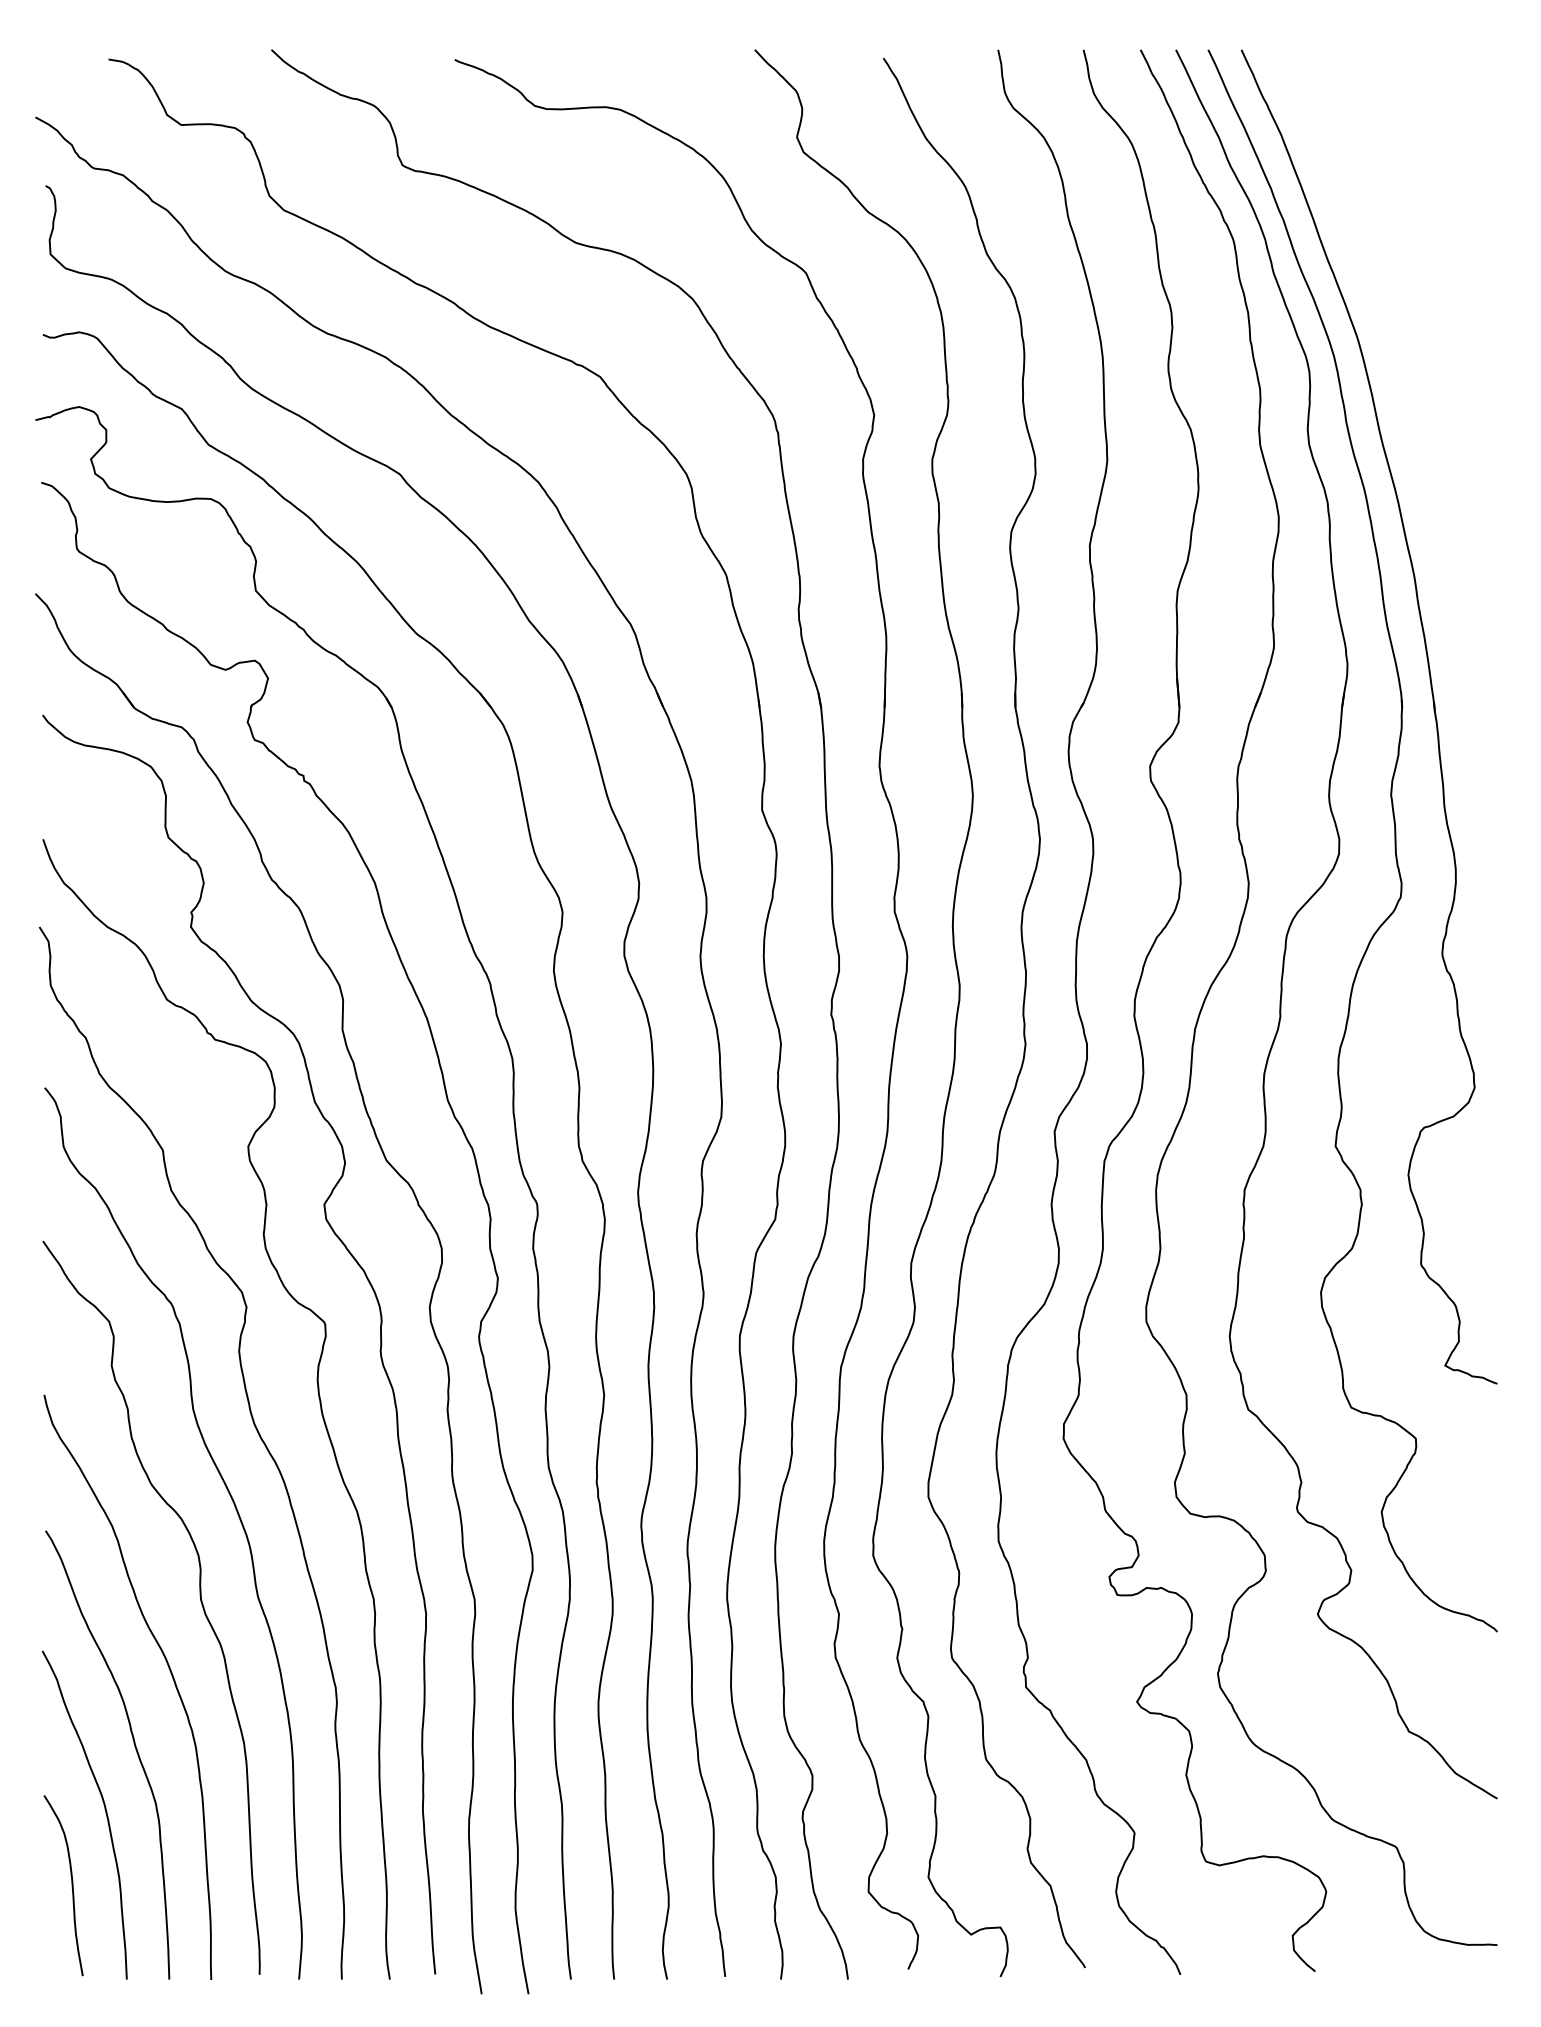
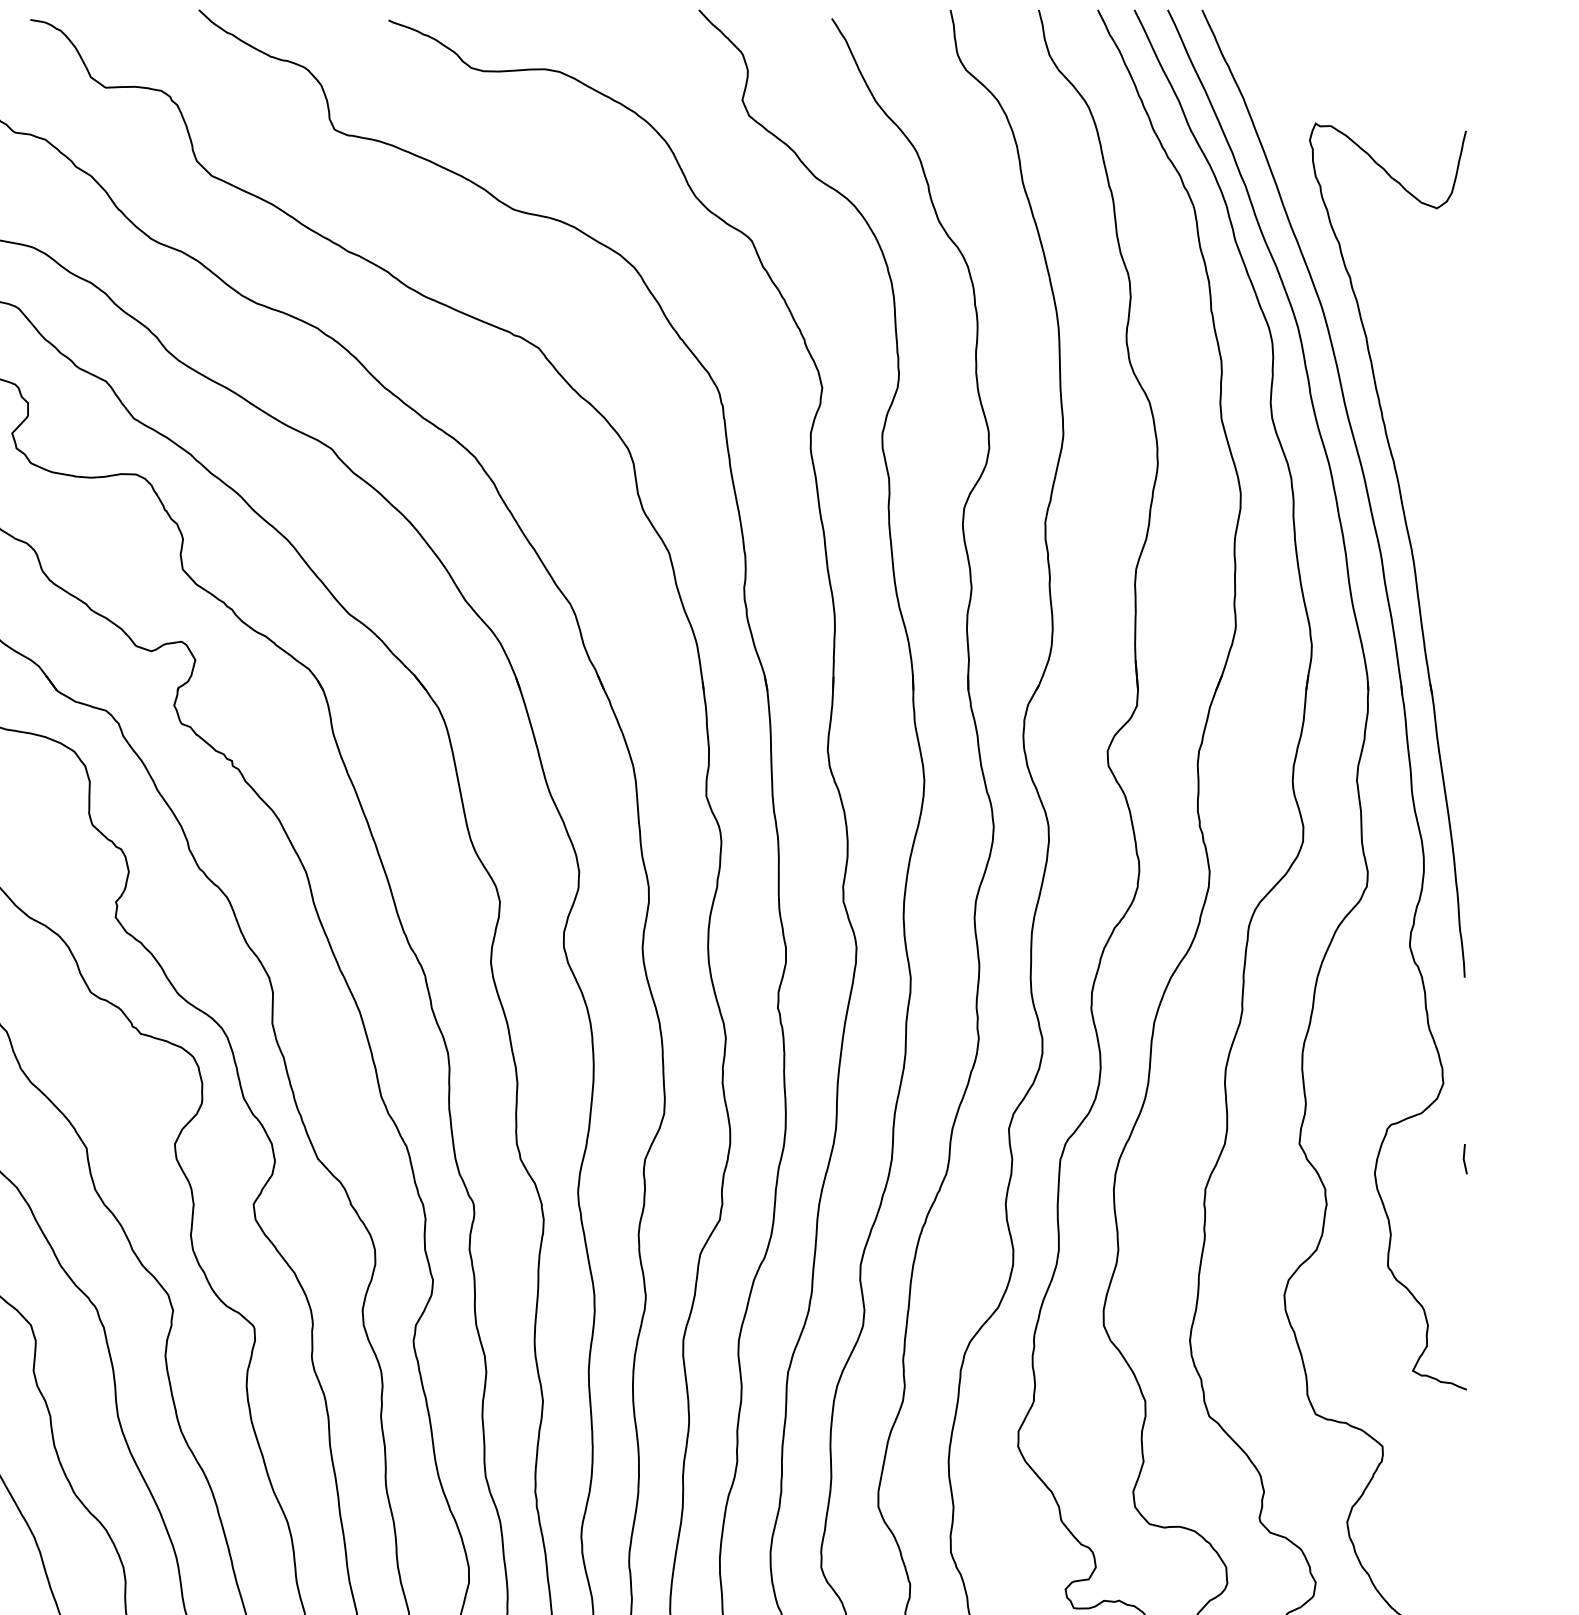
part: (1441, 565) -> (1409, 543), added
line: (1495, 1160) -> (1464, 1158), added

